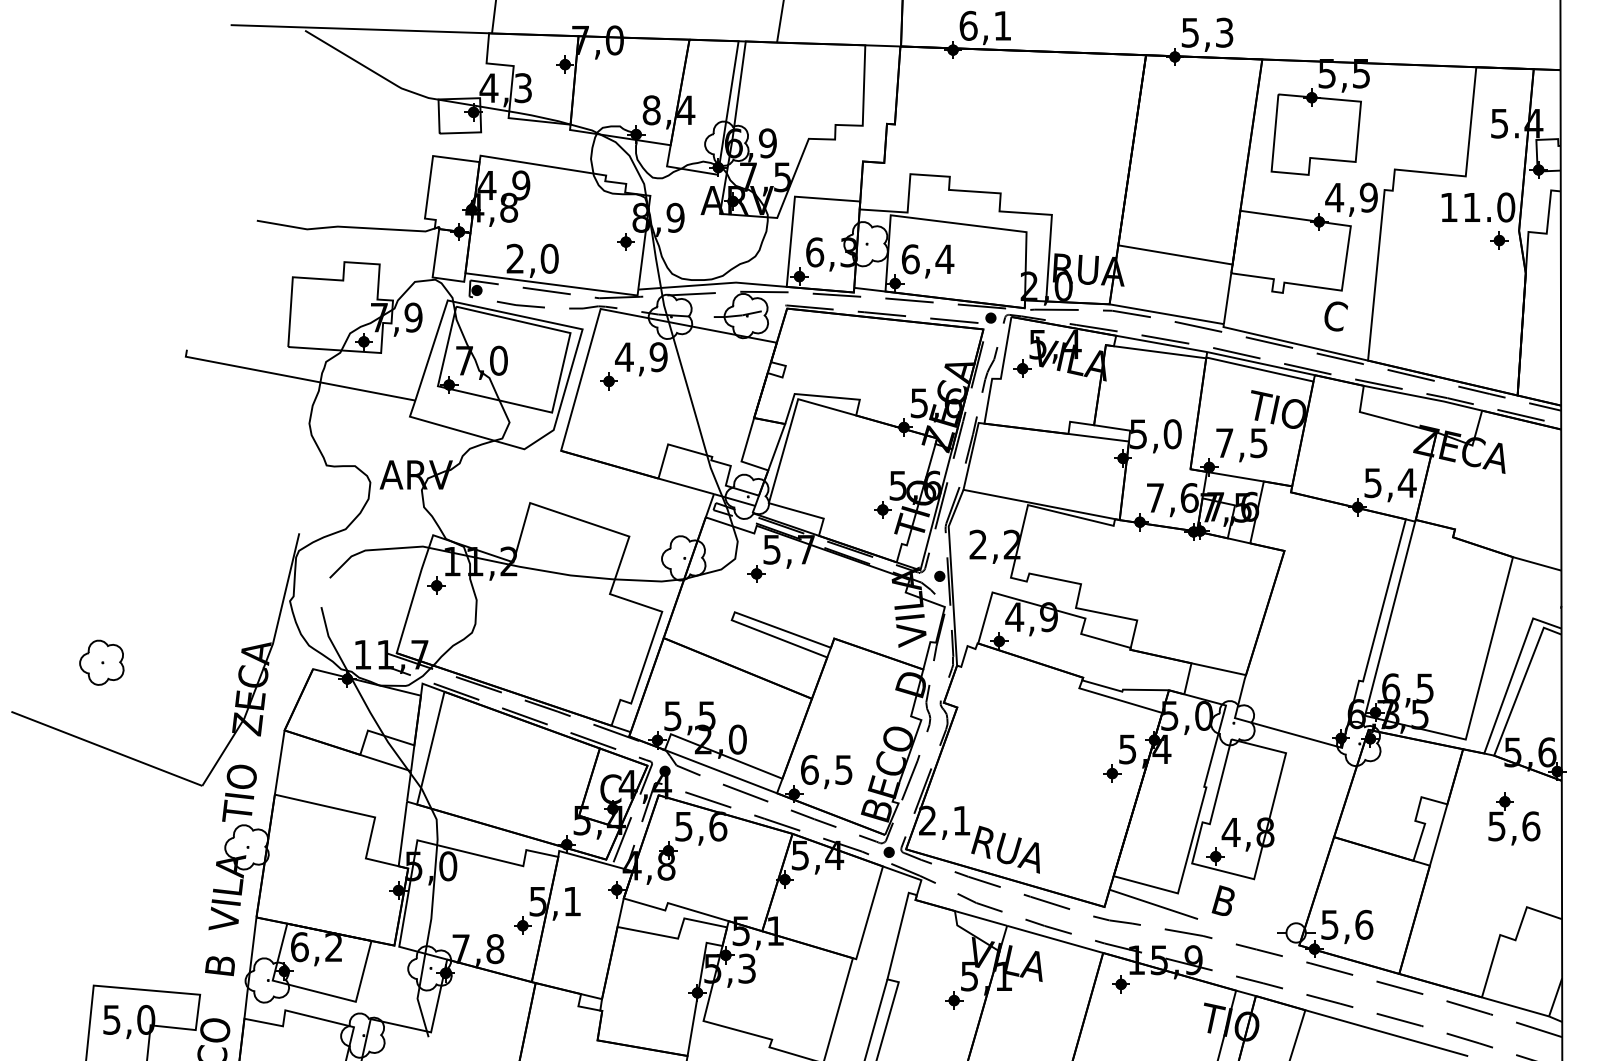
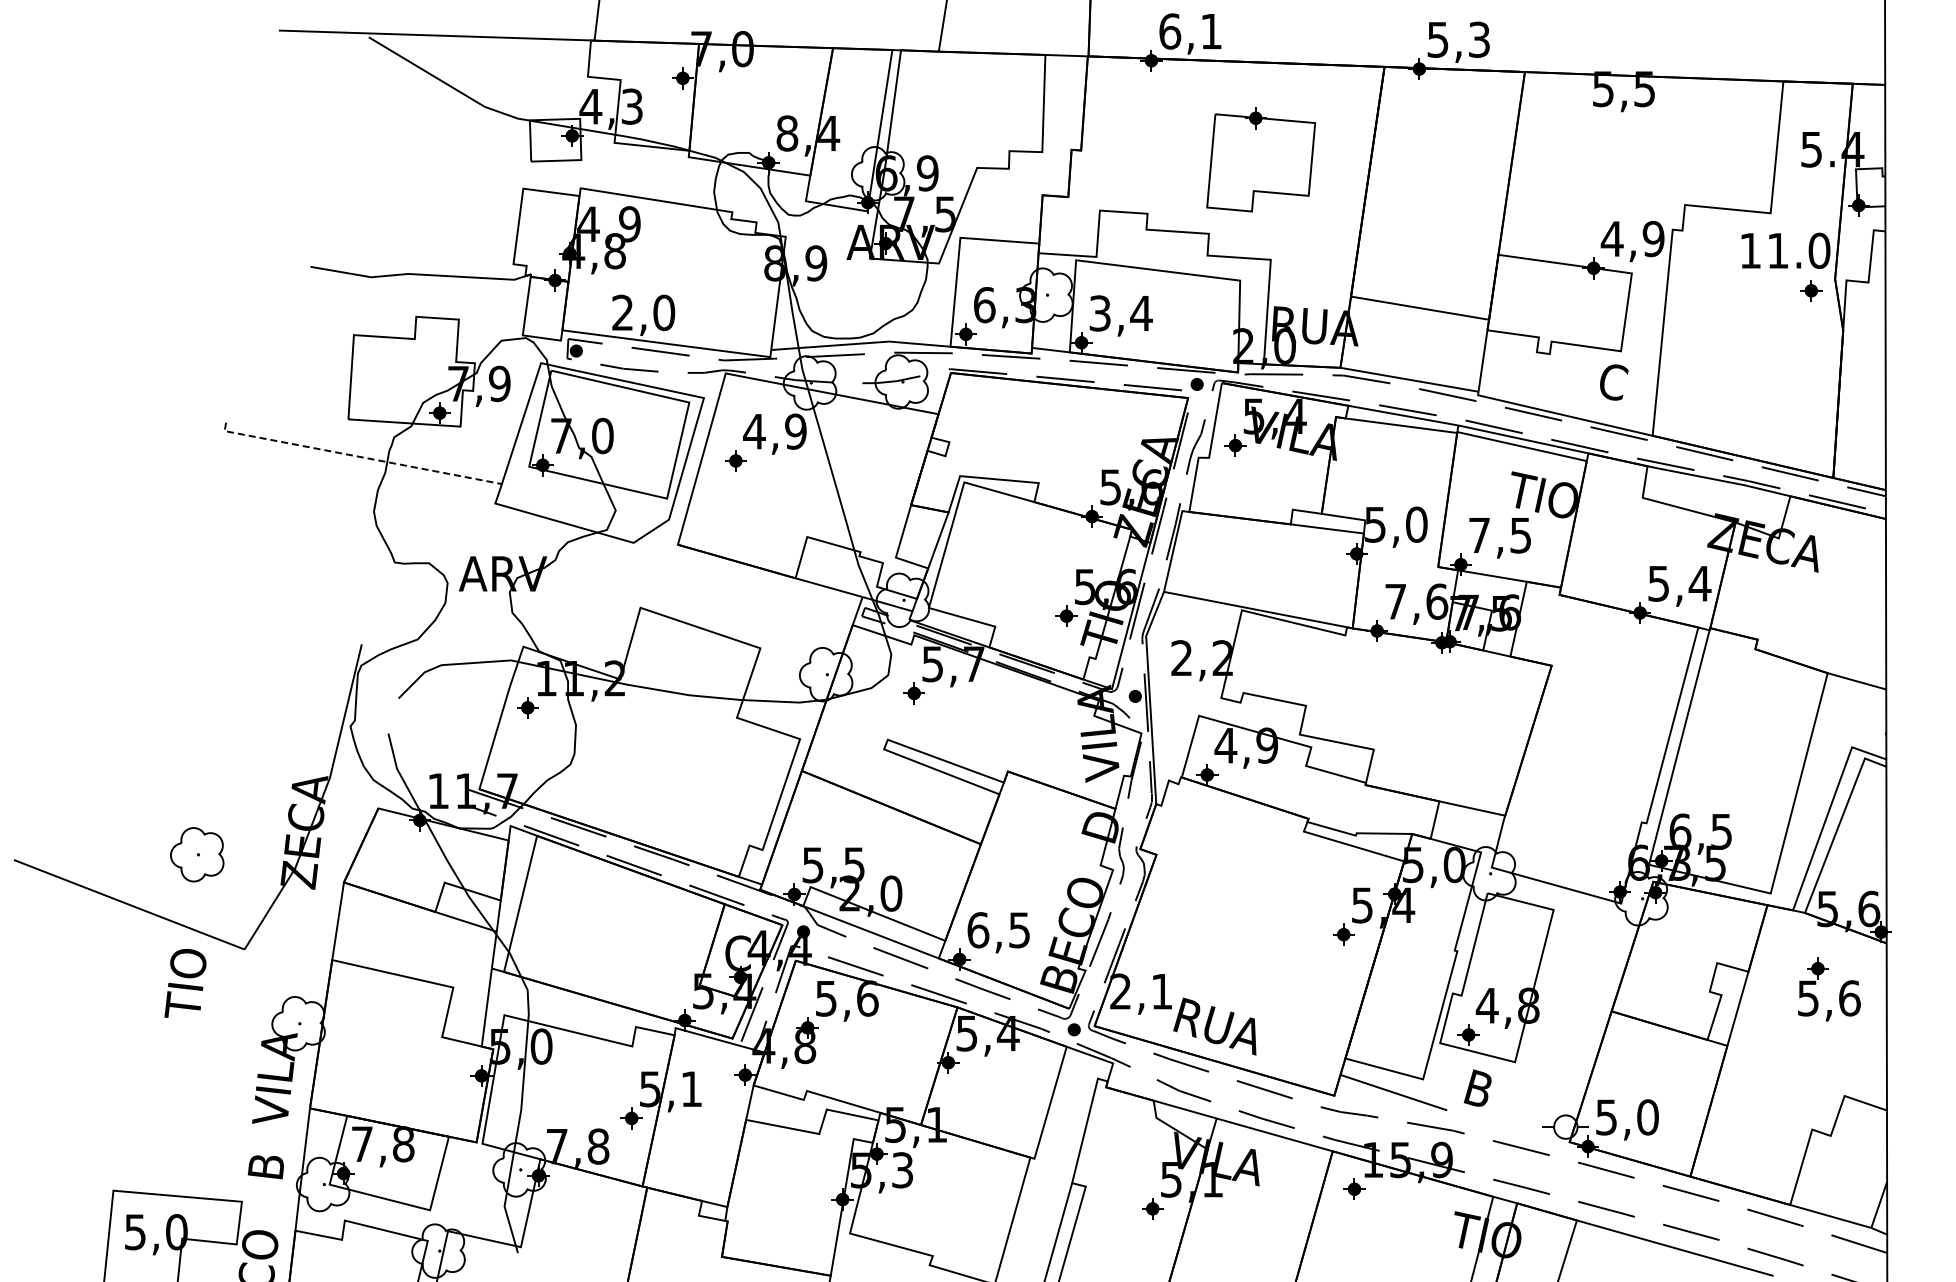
part: (1316, 131) -> (1261, 159), moved
part: (626, 241) -> (756, 292), removed
text: (910, 259) -> (1100, 313), 6,4 -> 3,4
line: (296, 377) -> (358, 456), solid -> dashed
part: (102, 662) -> (197, 854), moved
text: (239, 793) -> (185, 983), moved
text: (1364, 924) -> (1648, 1117), 5,6 -> 5,0
text: (316, 947) -> (382, 1144), 6,2 -> 7,8

